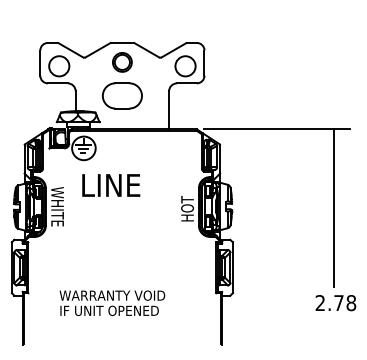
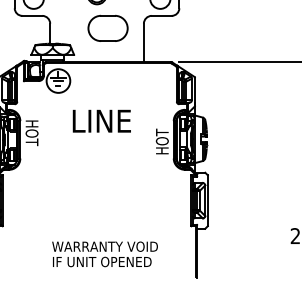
part: (122, 95) -> (108, 28), moved
text: (111, 185) -> (102, 121), moved
text: (57, 206) -> (31, 139), WHITE -> HOT
text: (112, 302) -> (105, 253), moved

